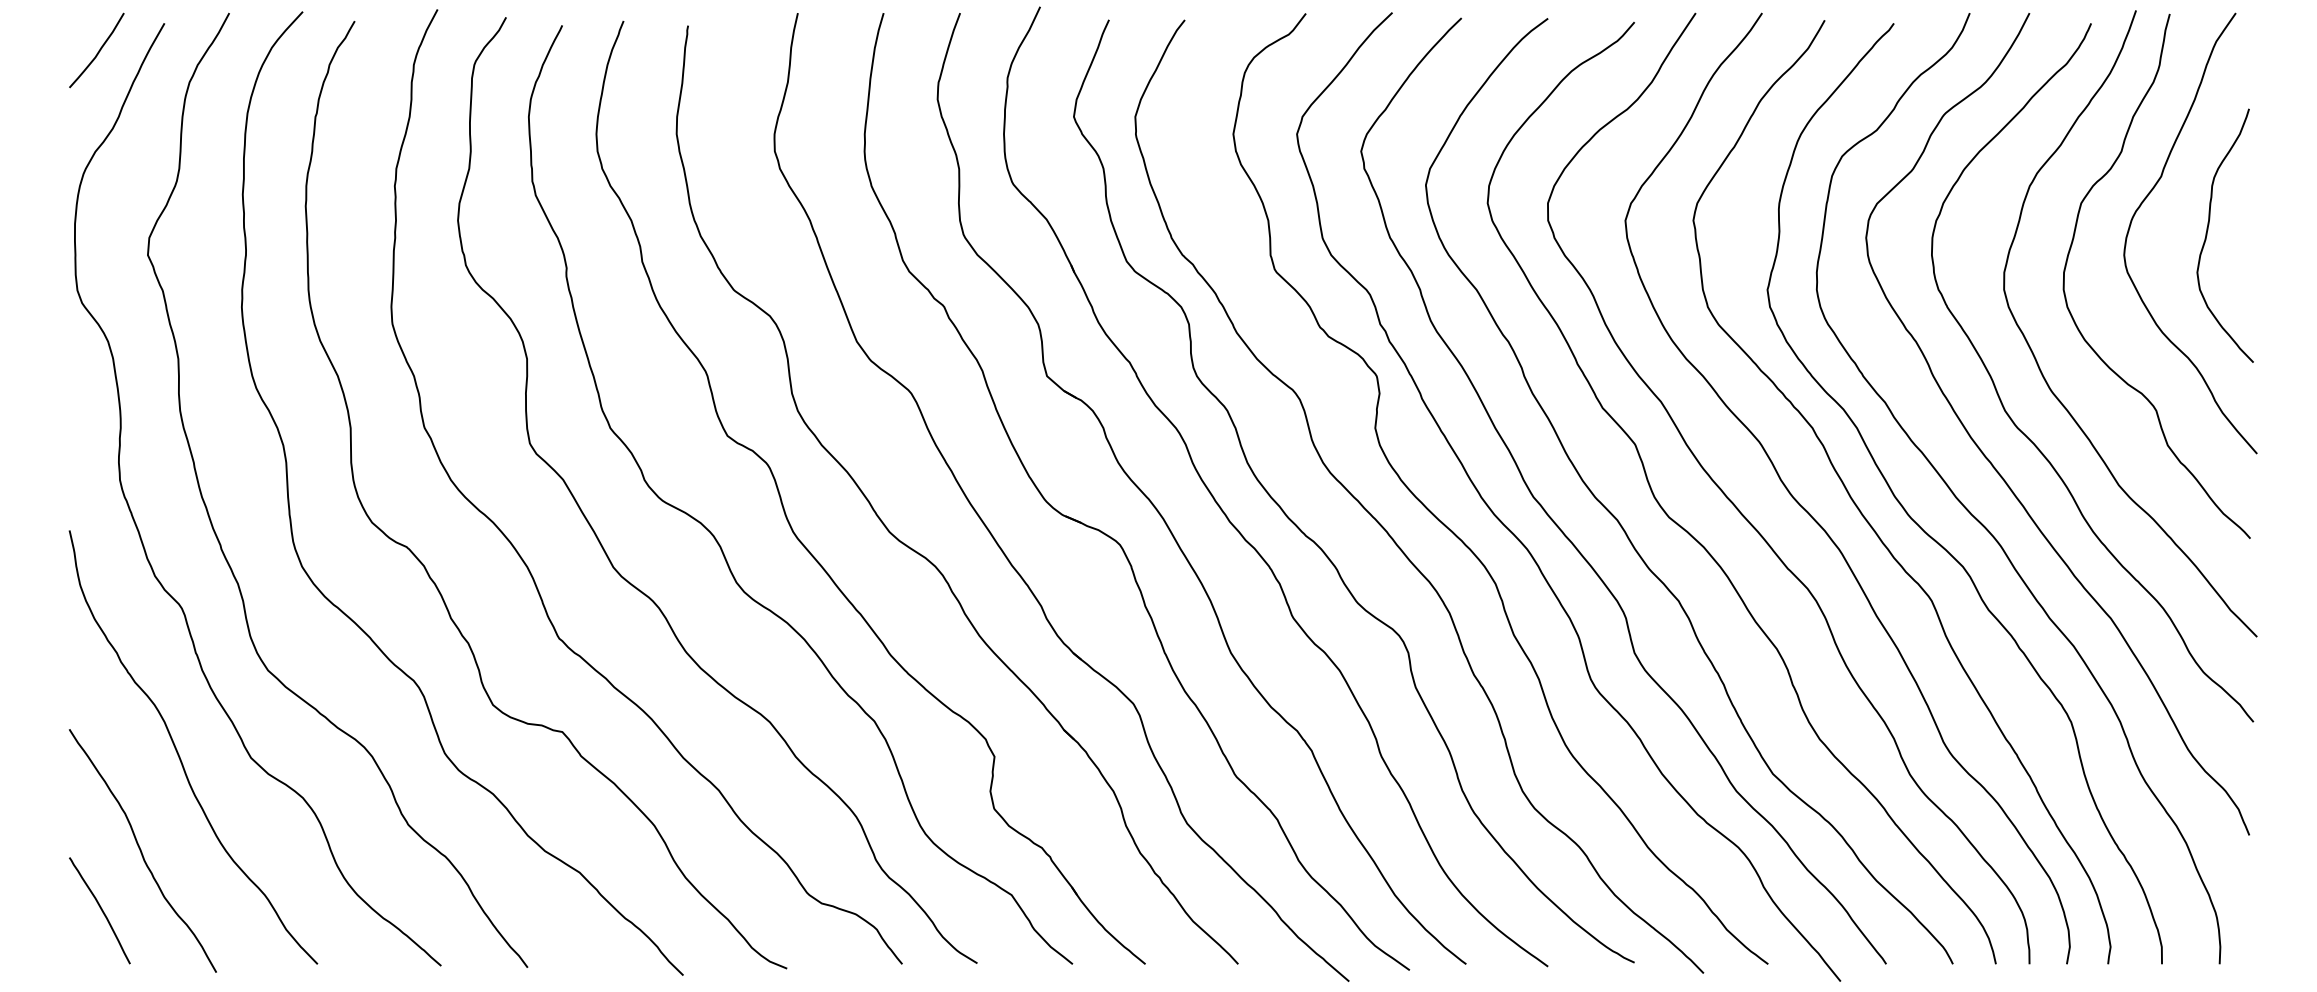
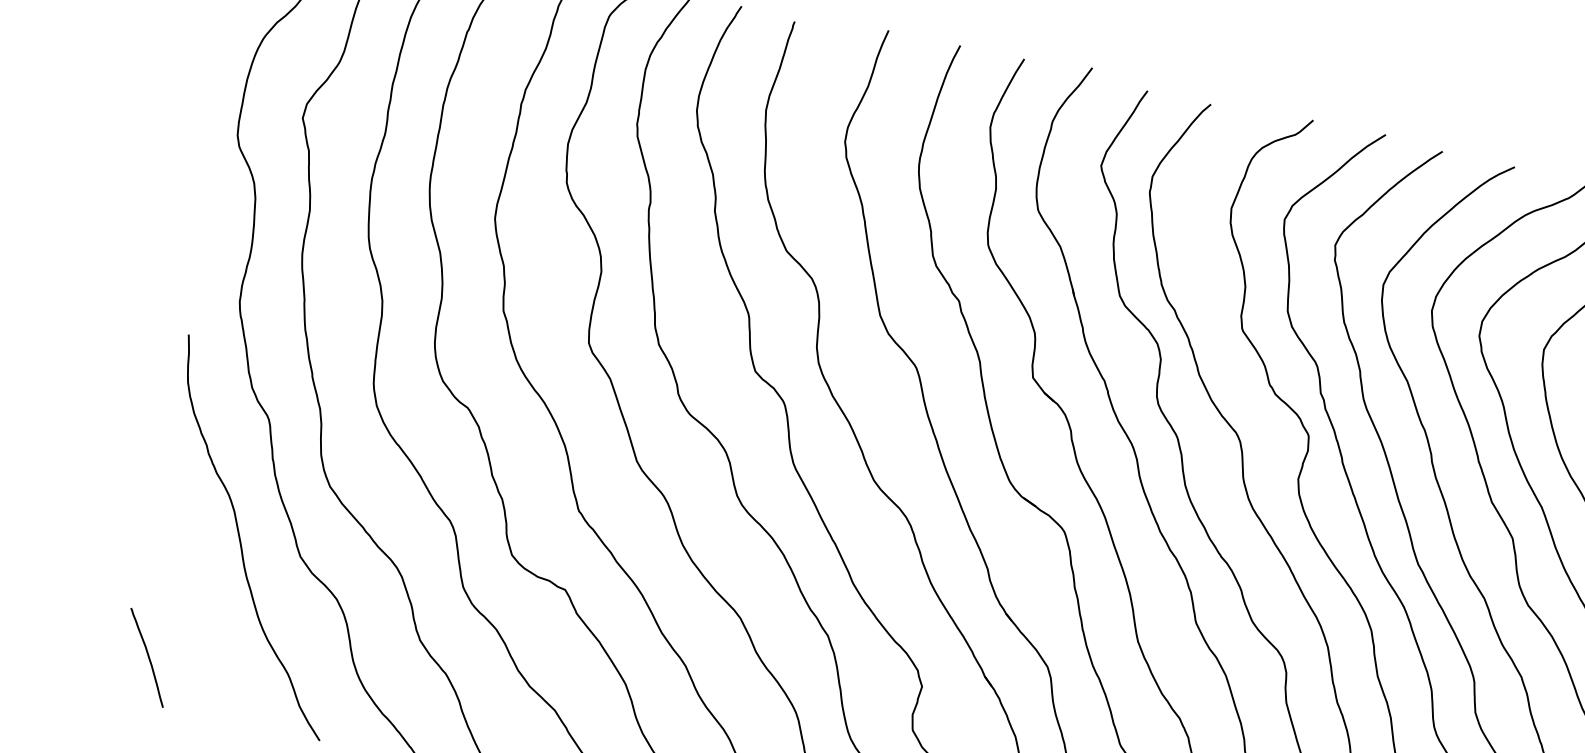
curve: (141, 850) -> (192, 614), removed

